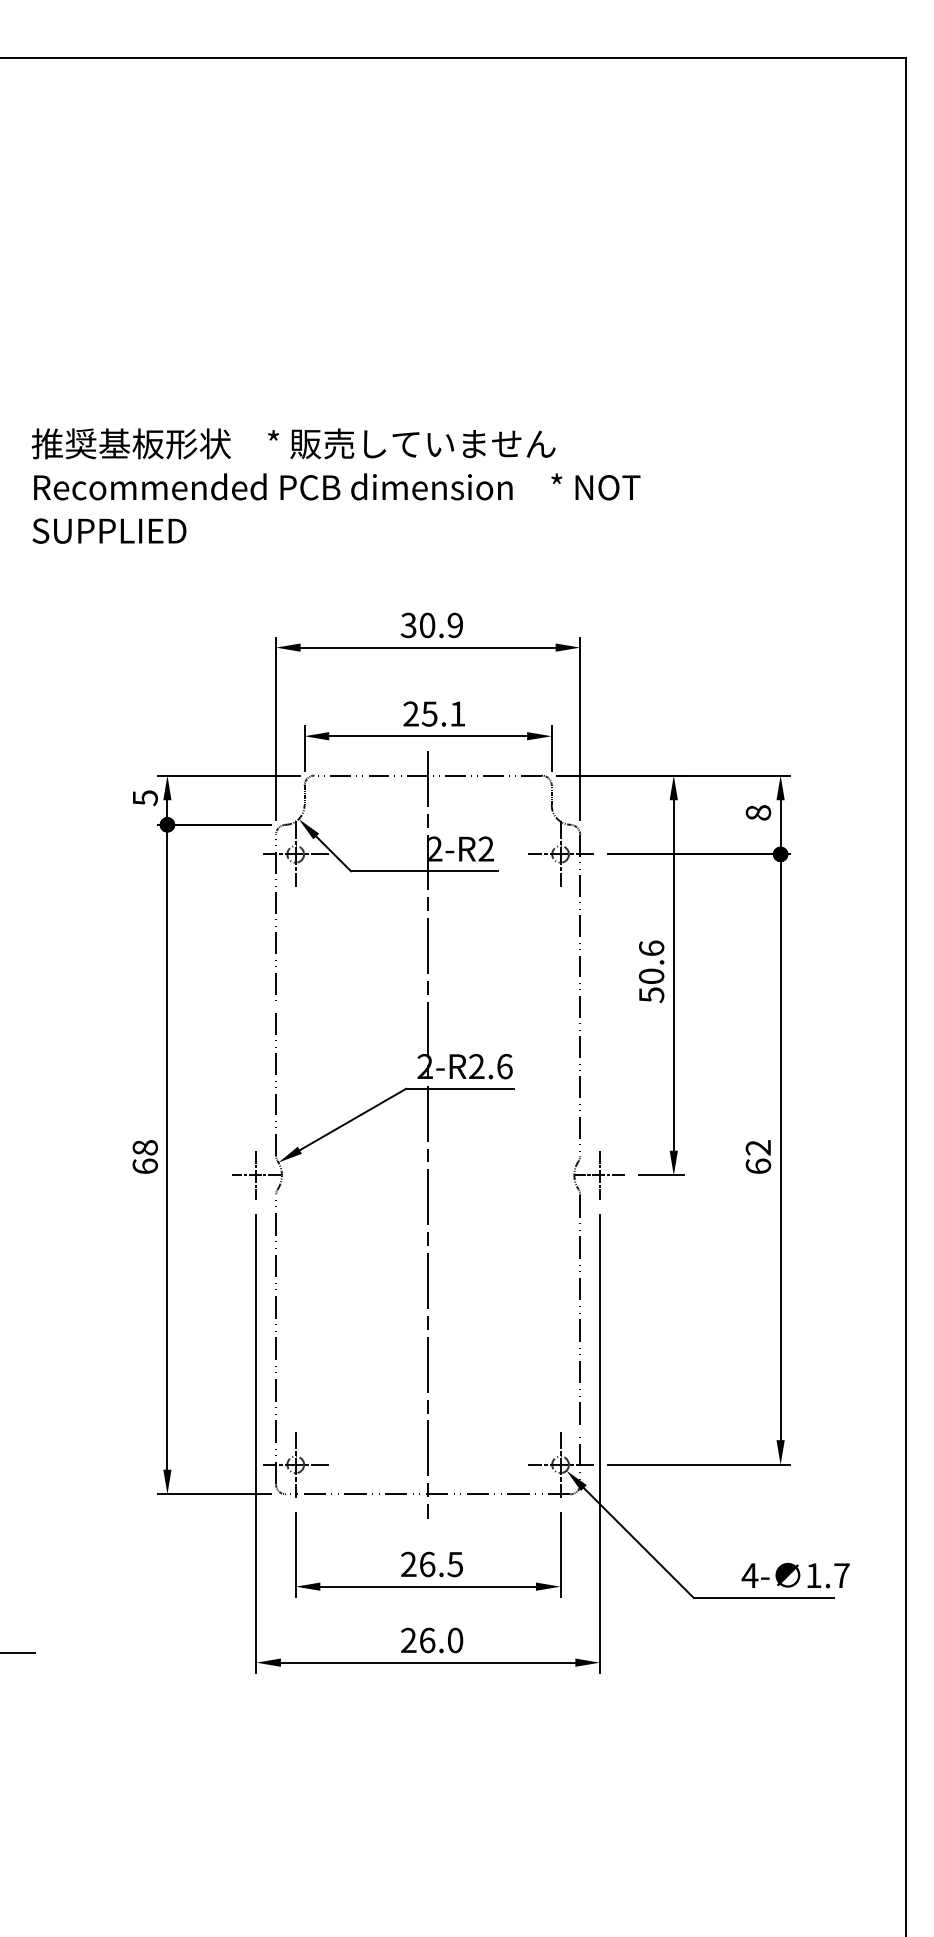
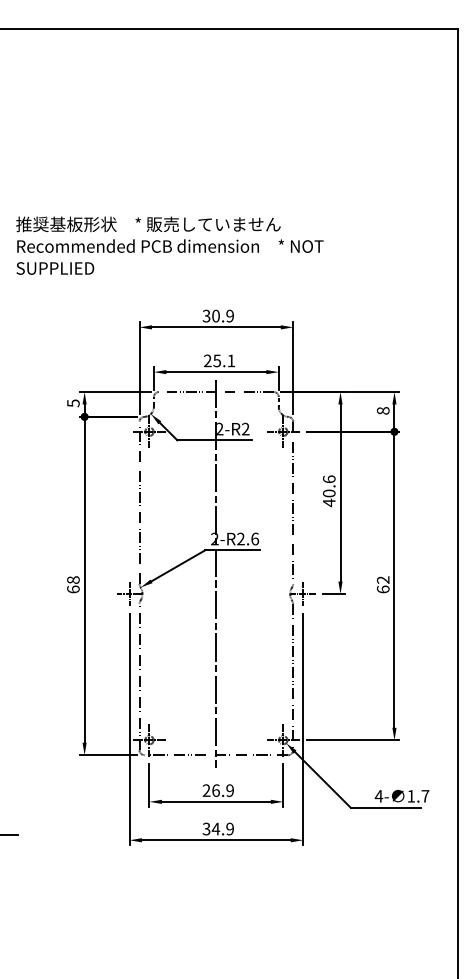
text: (652, 994) -> (329, 502), 50.6 -> 40.6
text: (454, 1564) -> (229, 790), 26.5 -> 26.9
text: (430, 1639) -> (217, 828), 26.0 -> 34.9

